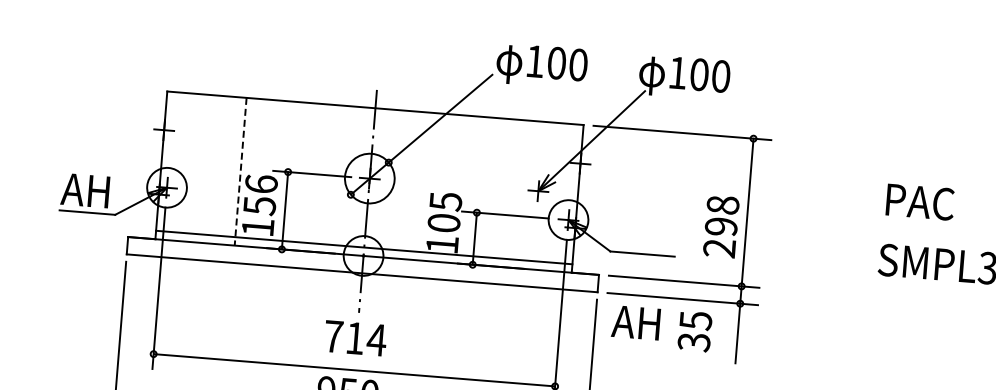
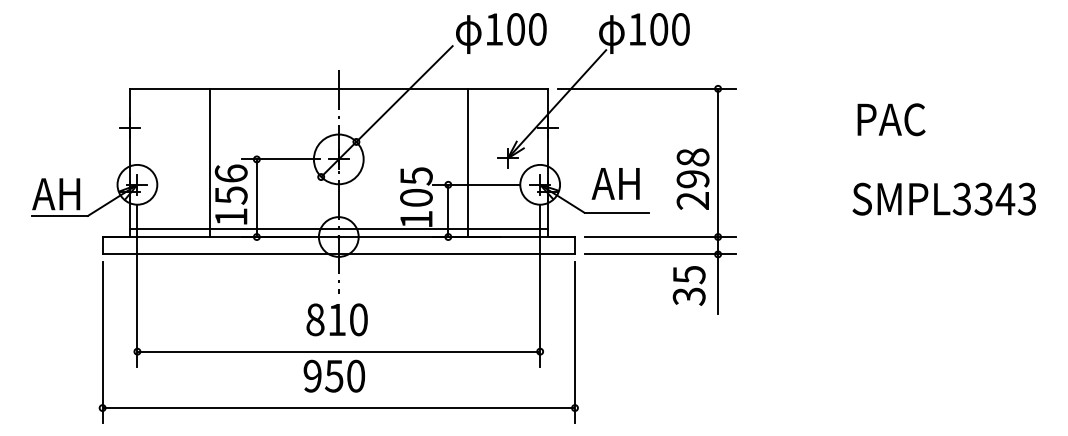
line: (240, 172) -> (209, 163), dashed -> solid
line: (498, 192) -> (468, 162), added
text: (920, 201) -> (891, 119), moved
text: (635, 322) -> (615, 183), moved
text: (694, 331) -> (688, 285), moved
text: (355, 338) -> (337, 319), 714 -> 810

